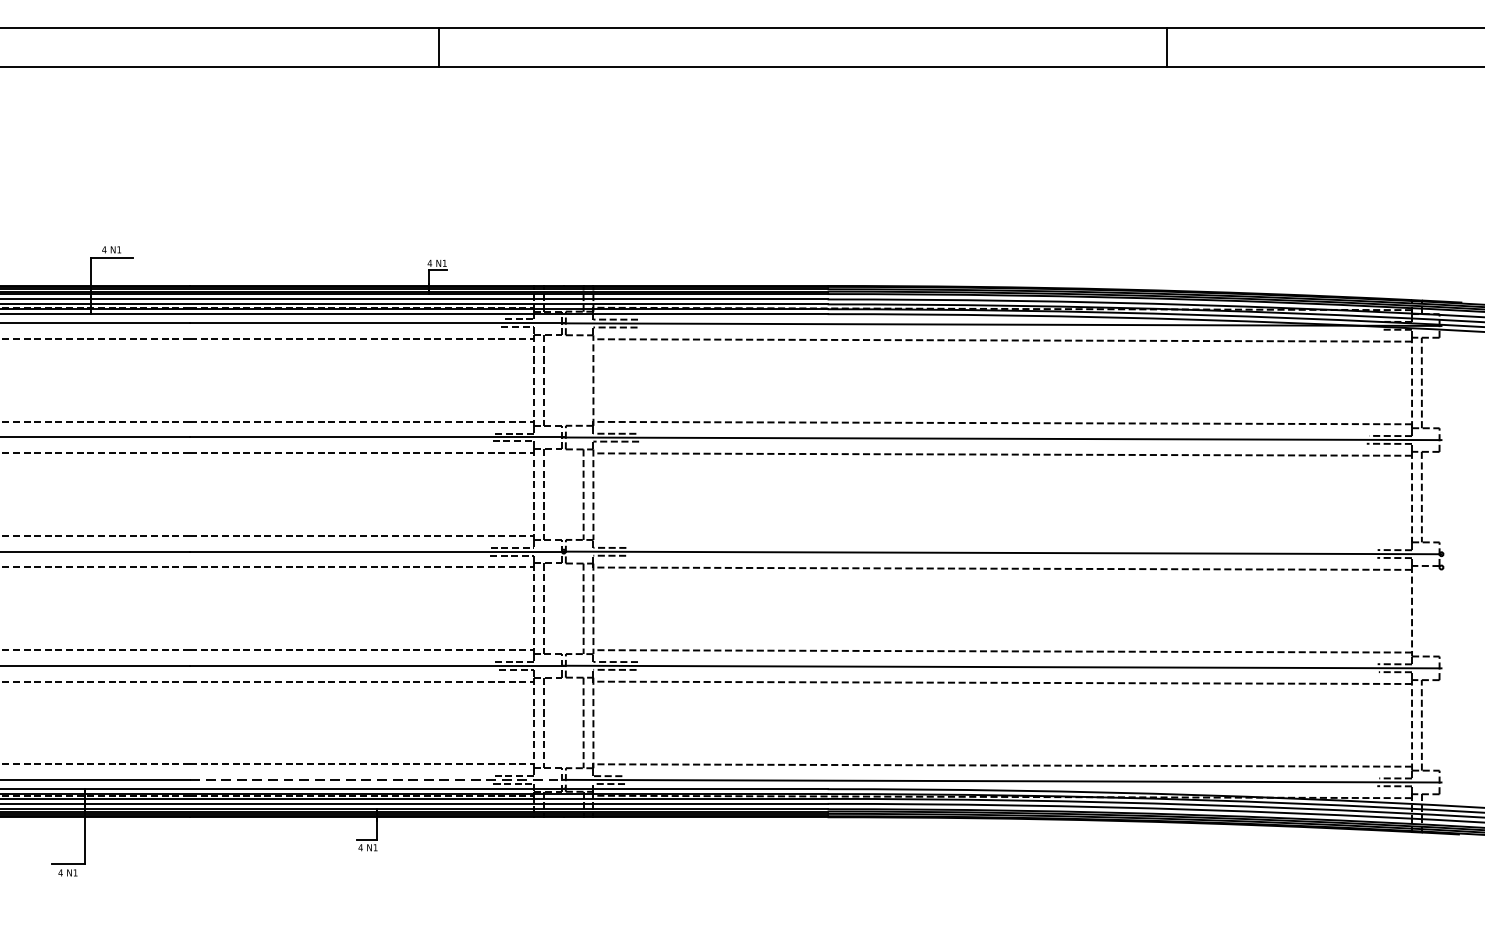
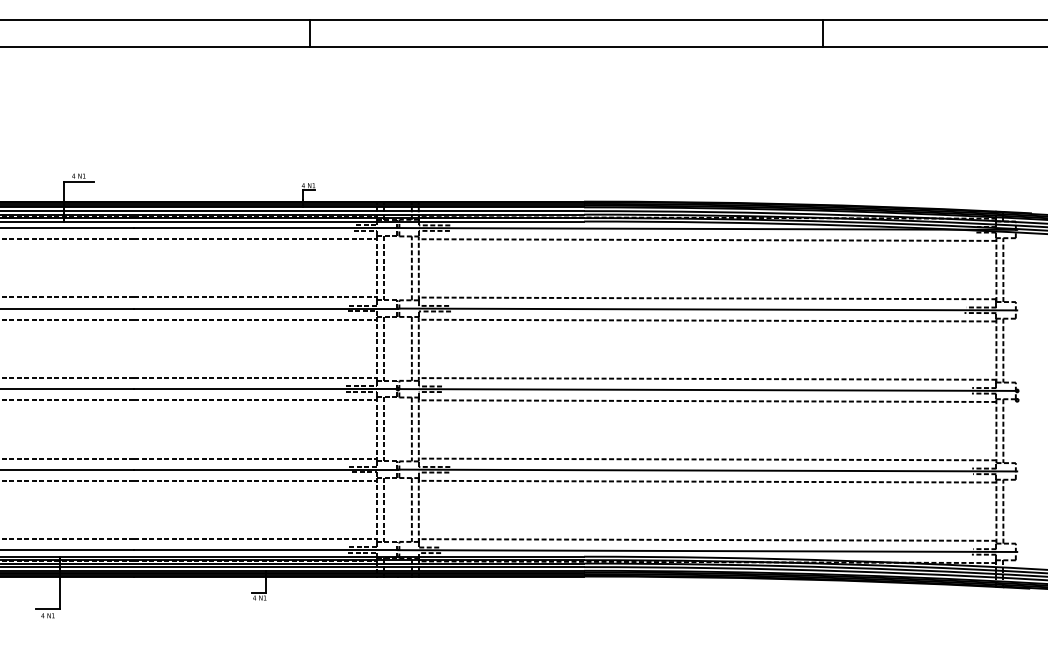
line: (583, 380) -> (411, 268), added
line: (1002, 536) -> (707, 378), added
line: (1422, 611) -> (1003, 431), added
line: (377, 780) -> (266, 550), dashed -> solid

